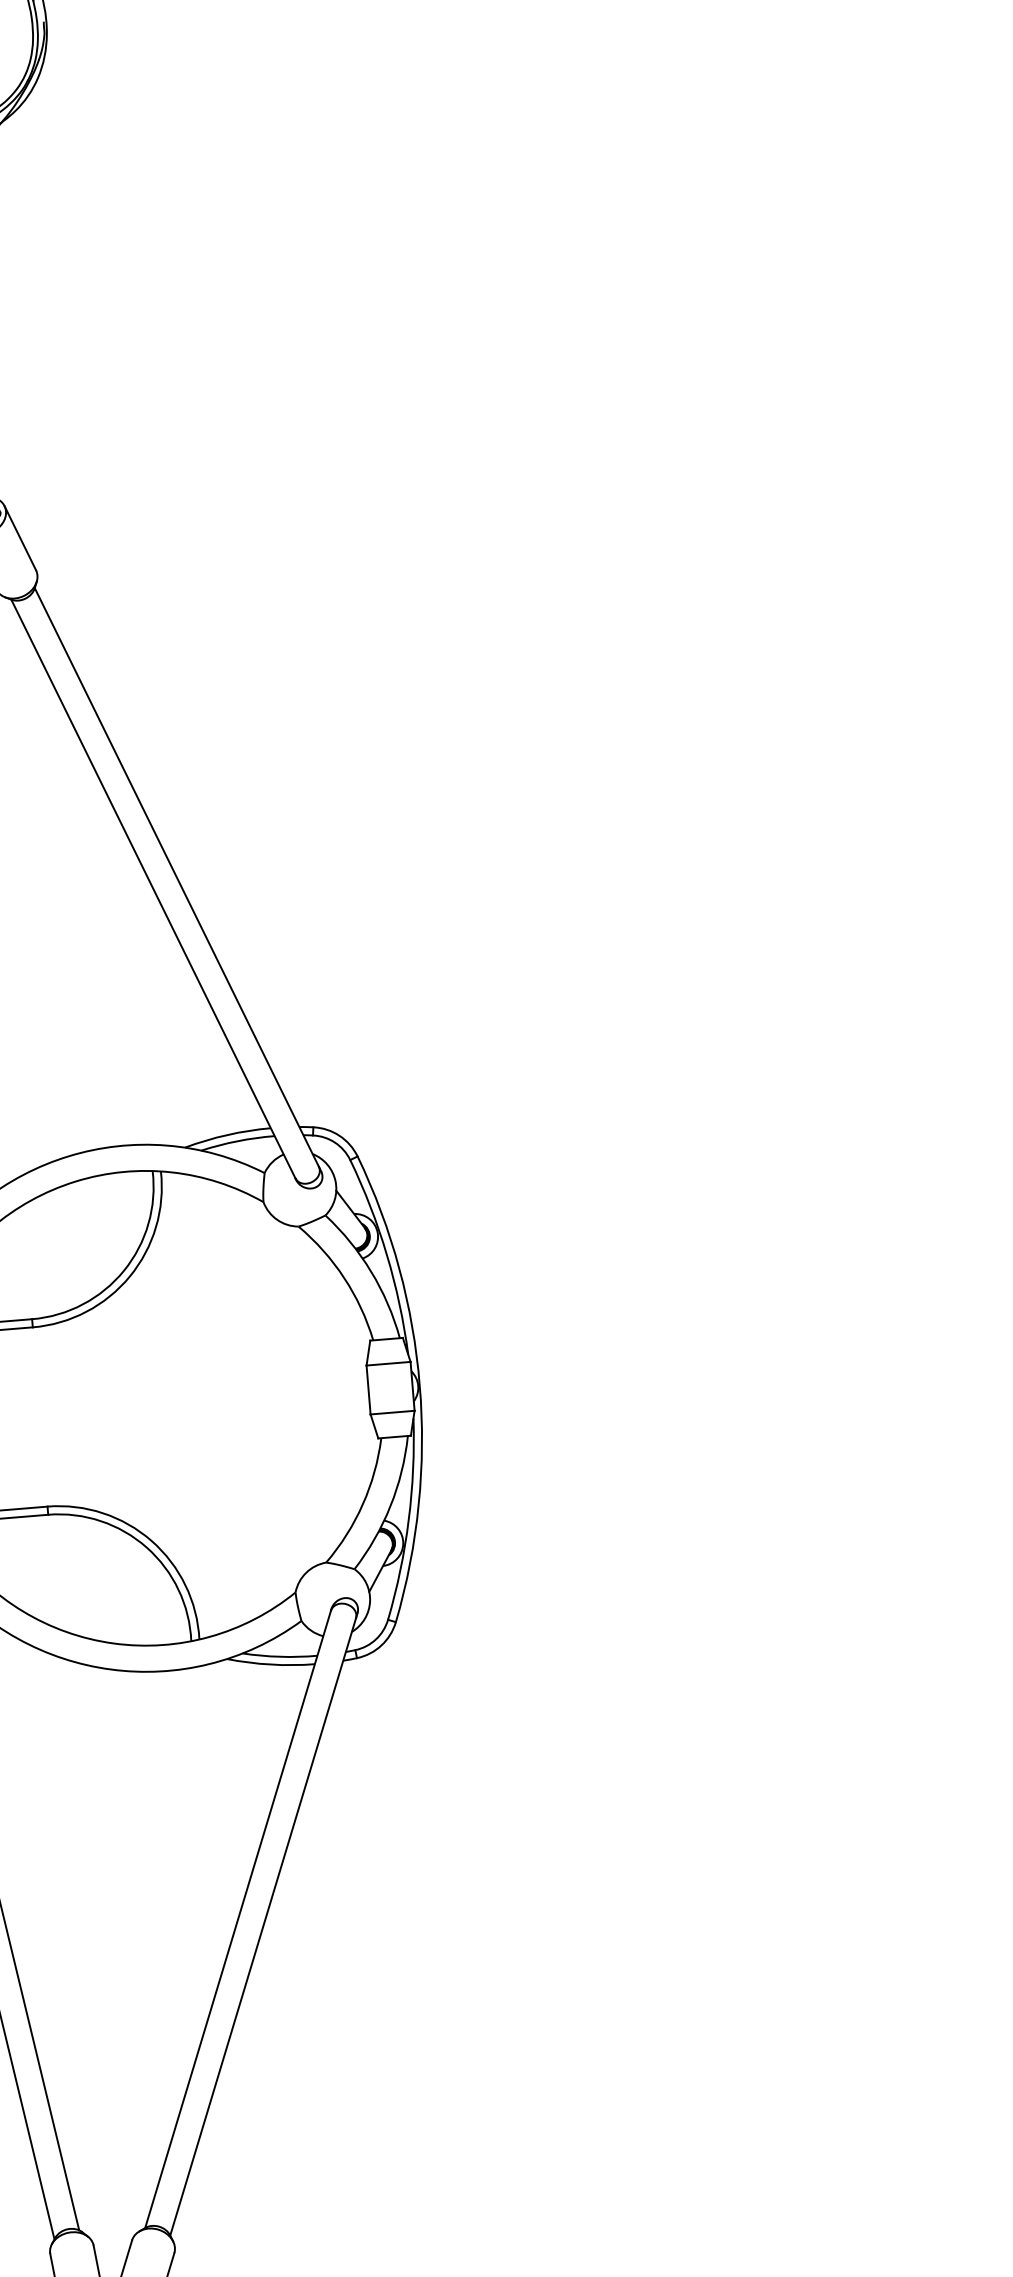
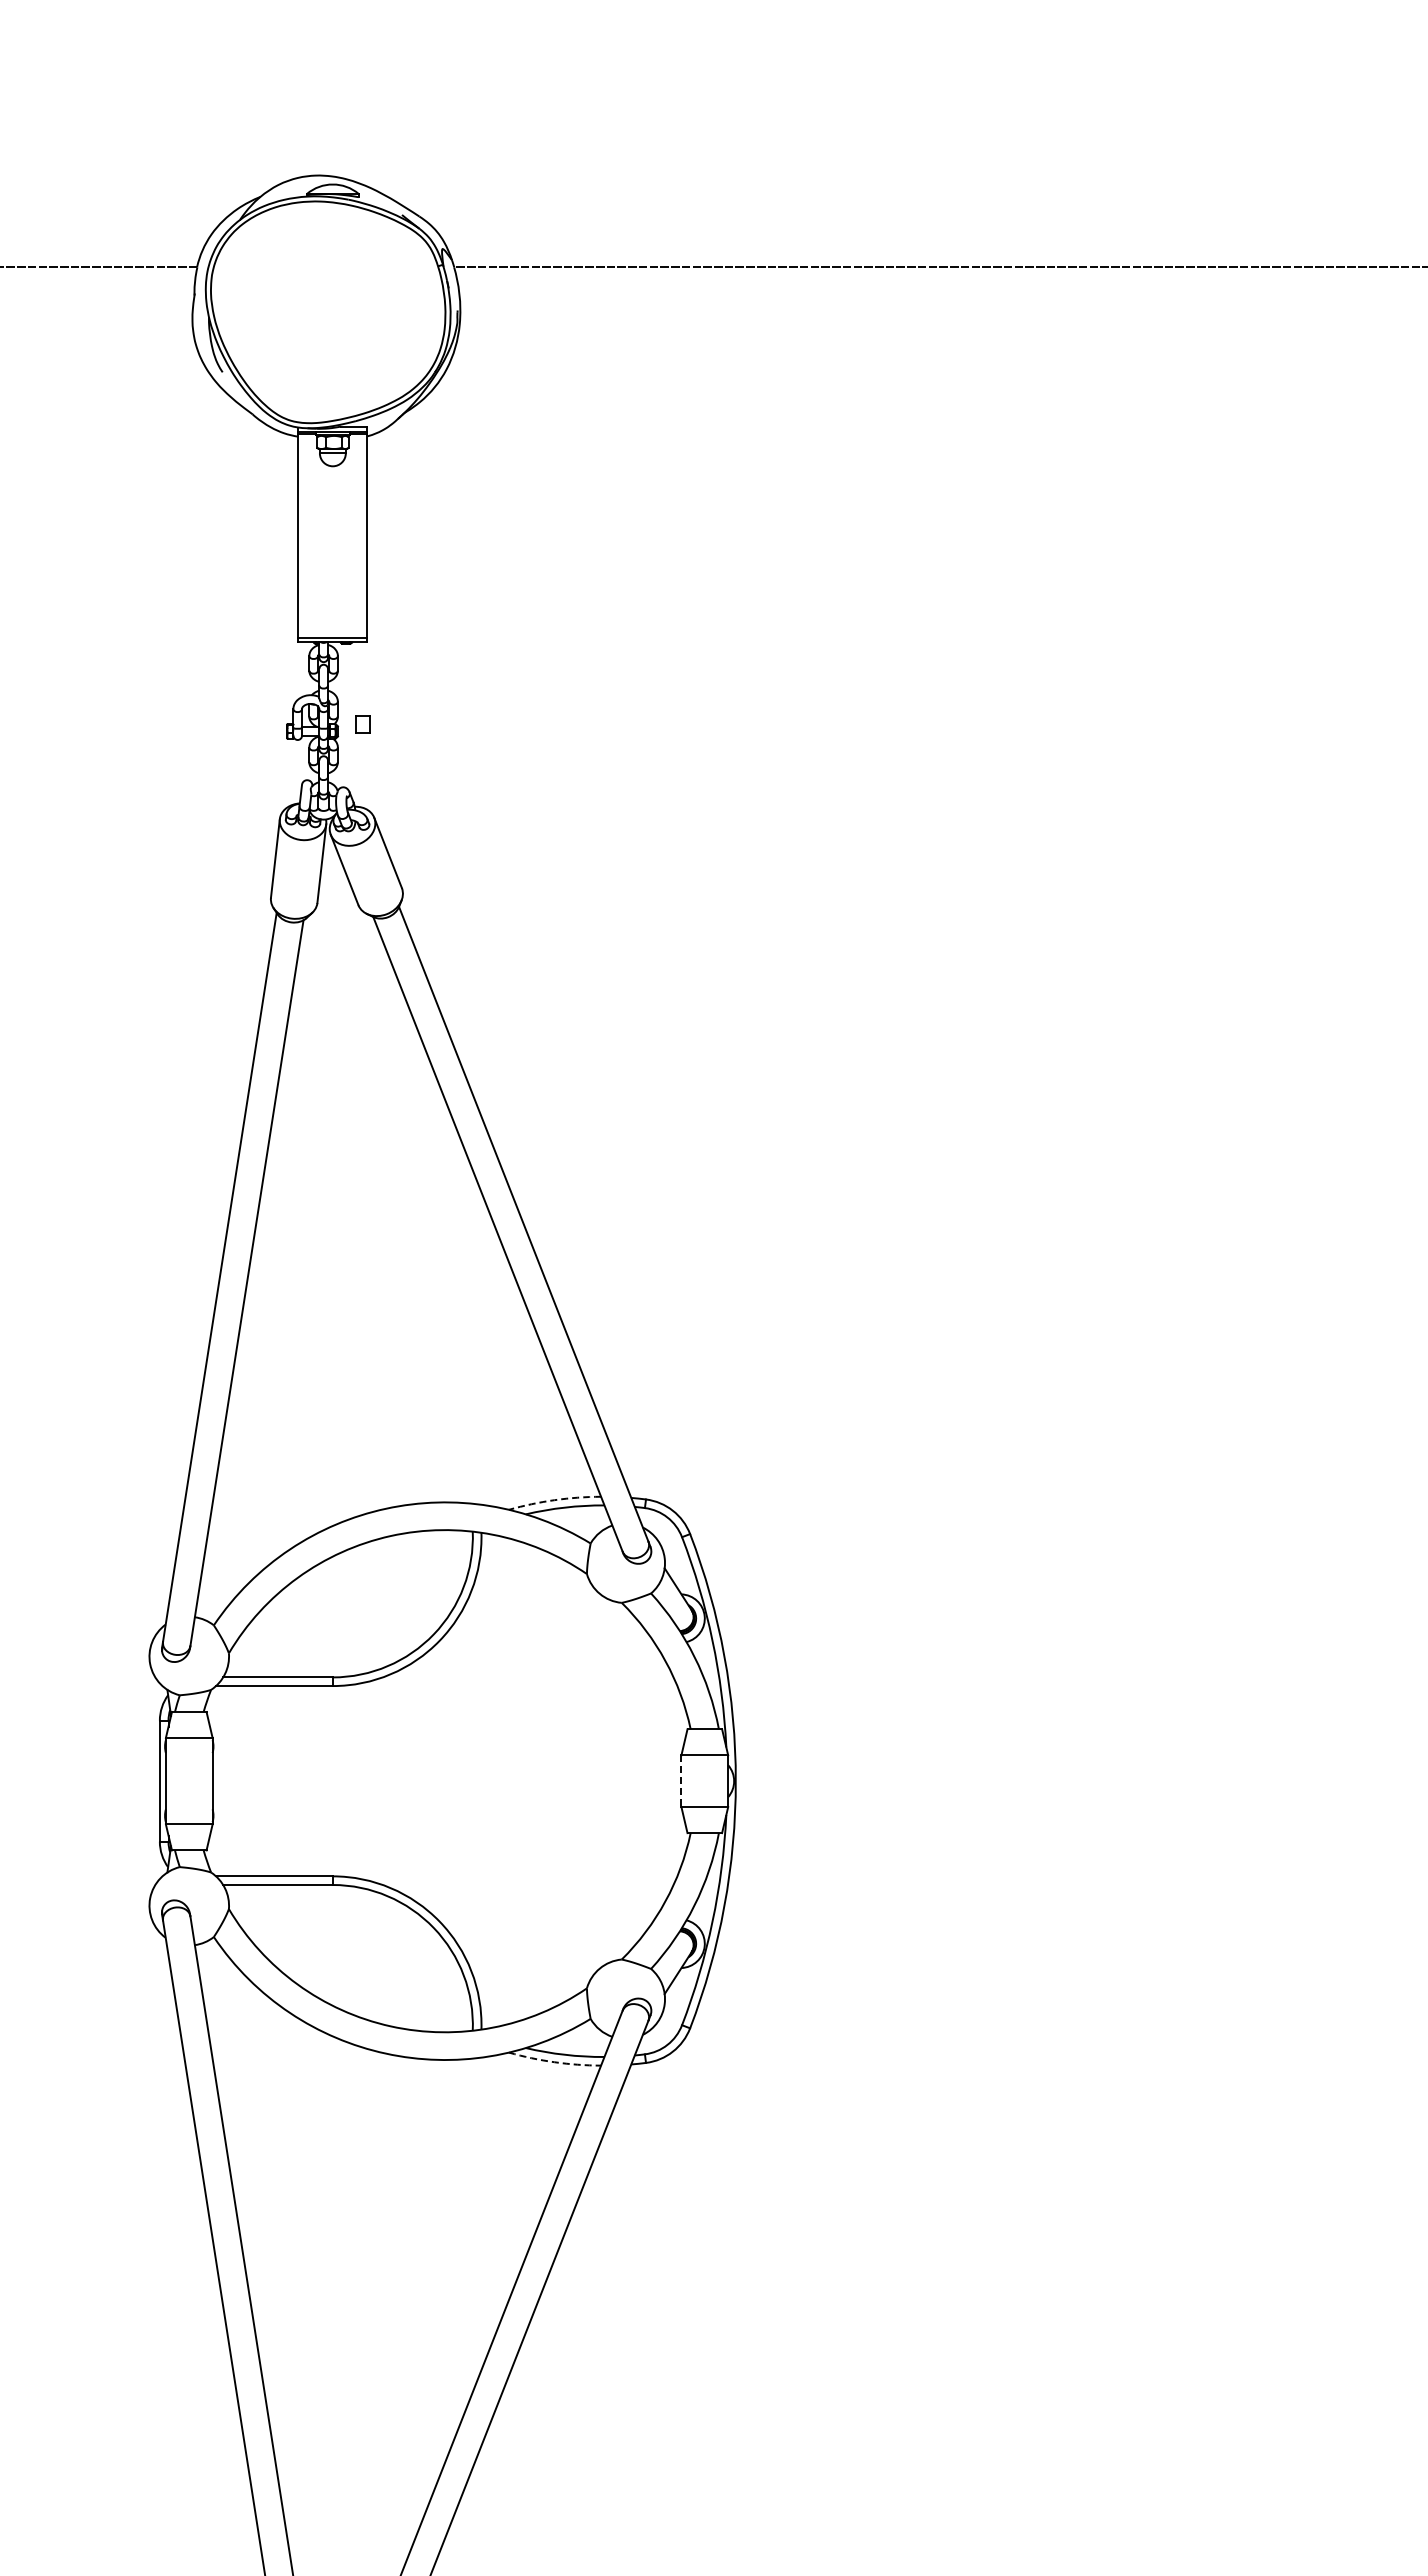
arc: (227, 1135) -> (554, 1500), solid -> dashed
line: (368, 1390) -> (681, 1781), solid -> dashed
arc: (270, 1664) -> (554, 2062), solid -> dashed

